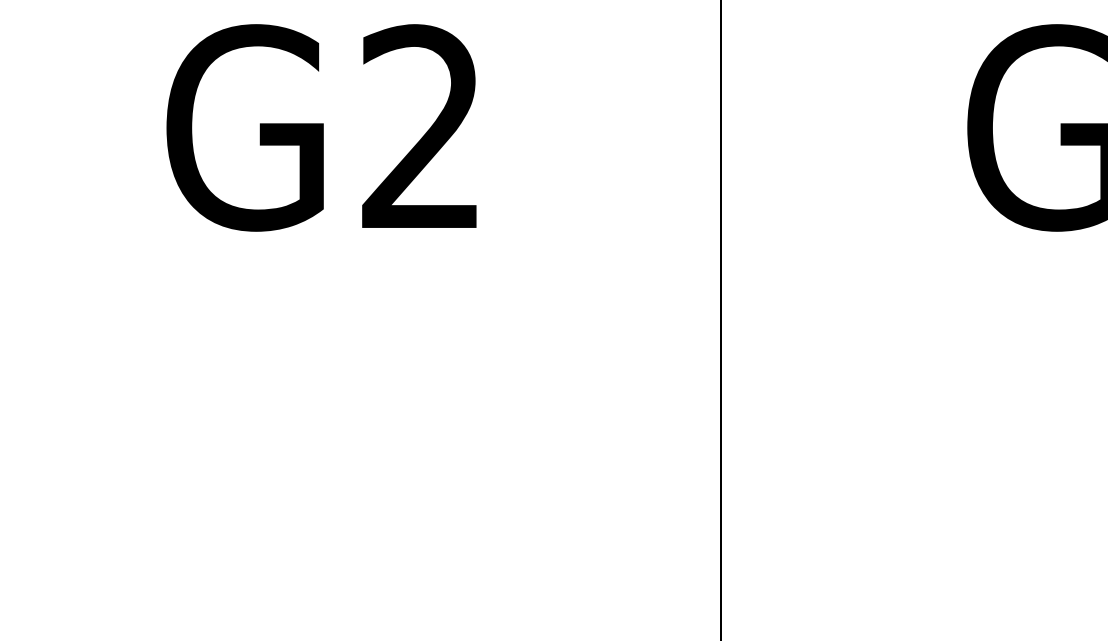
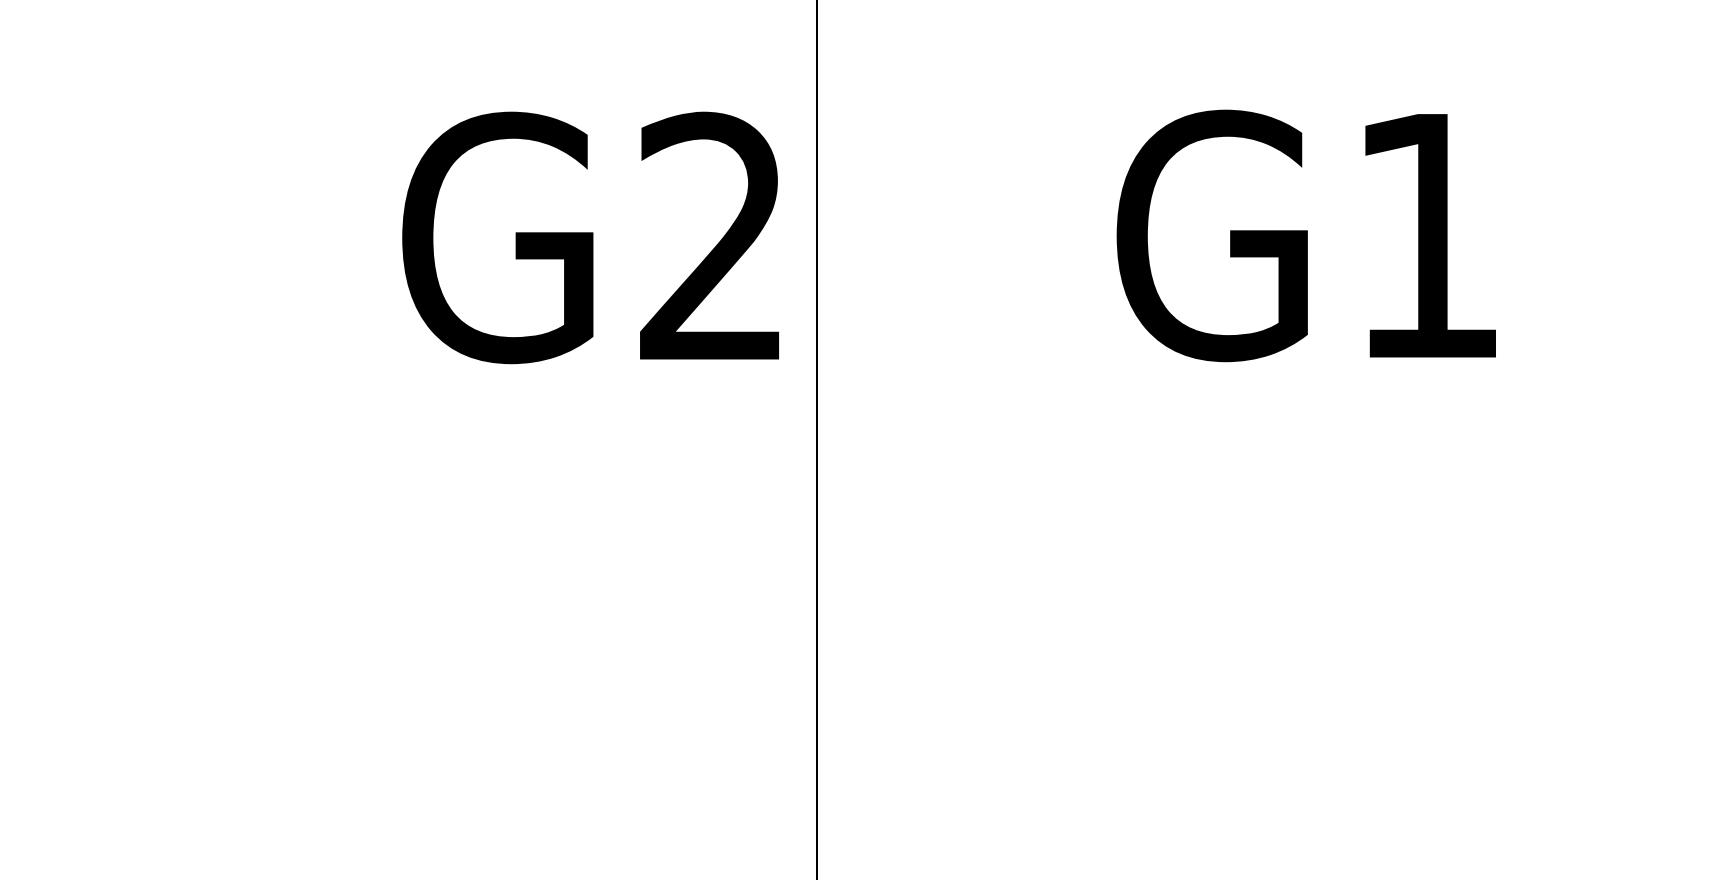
text: (321, 127) -> (590, 237), moved

